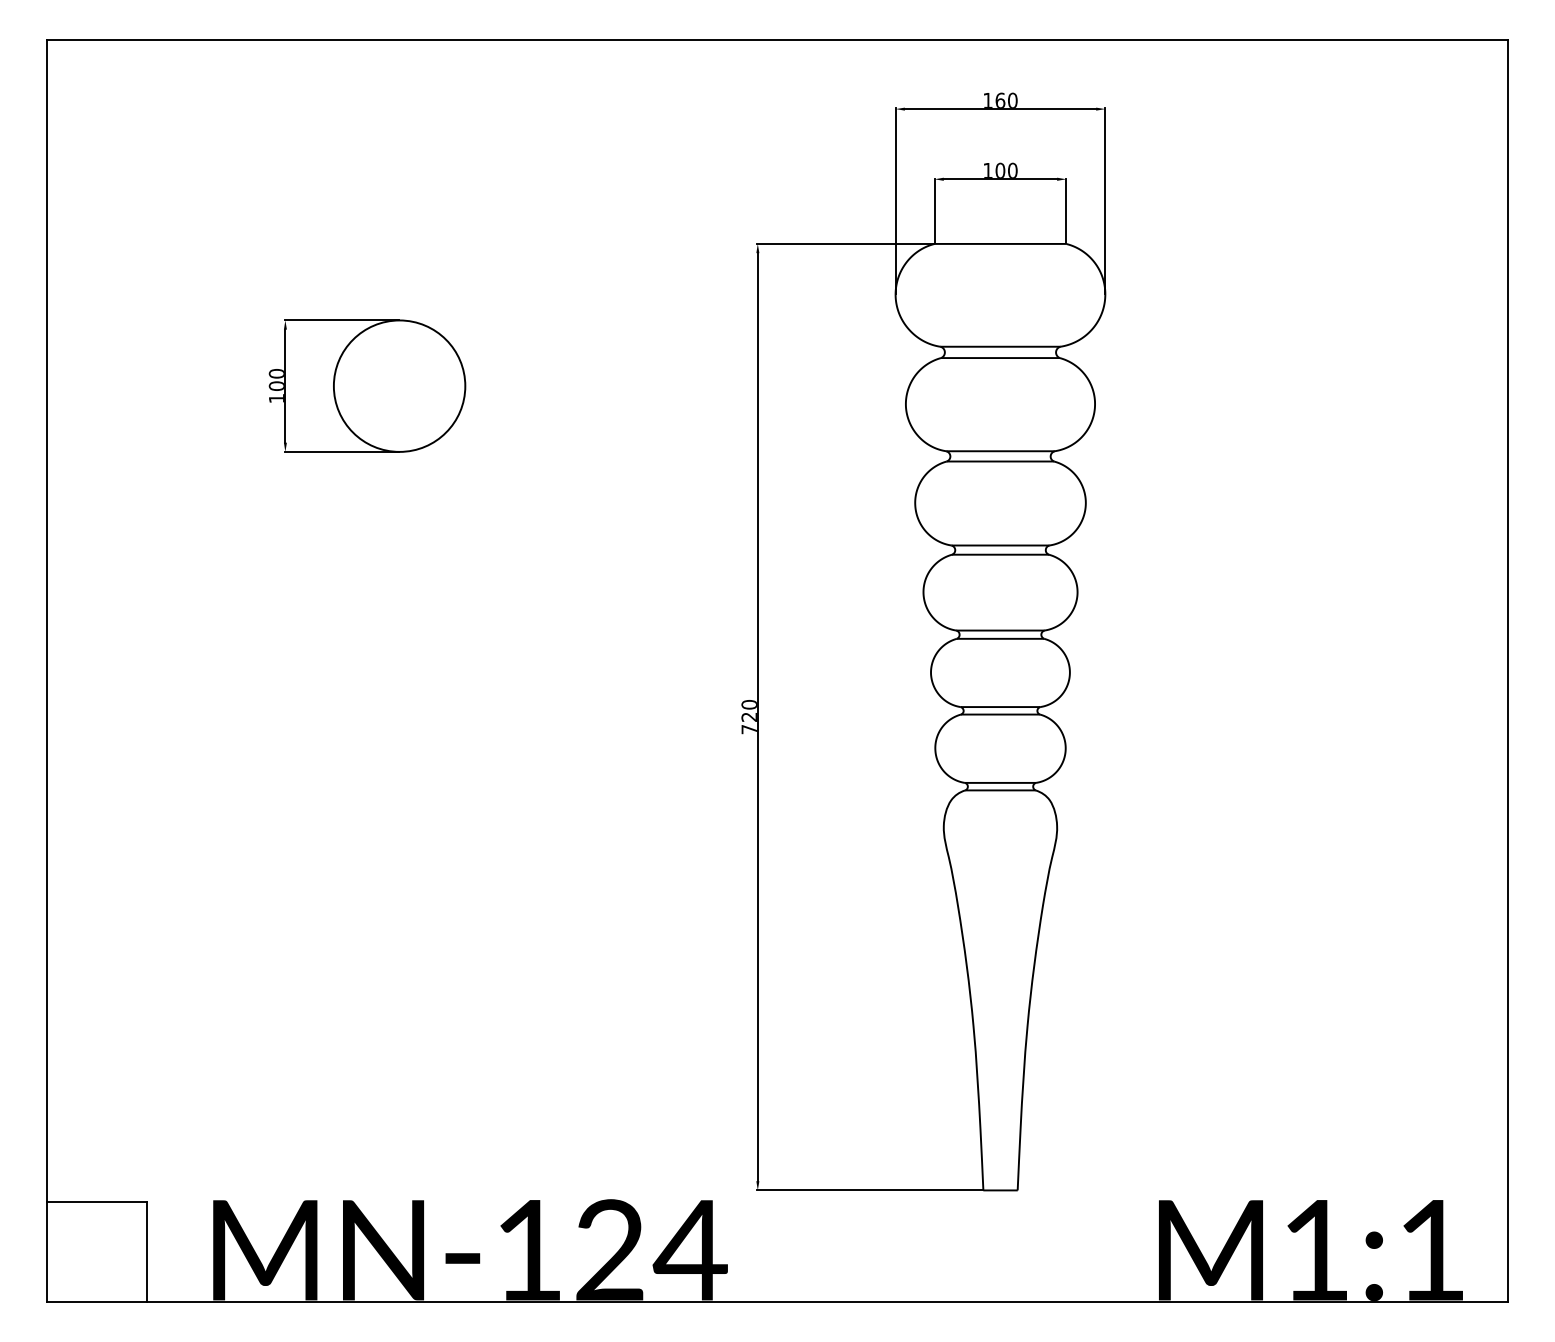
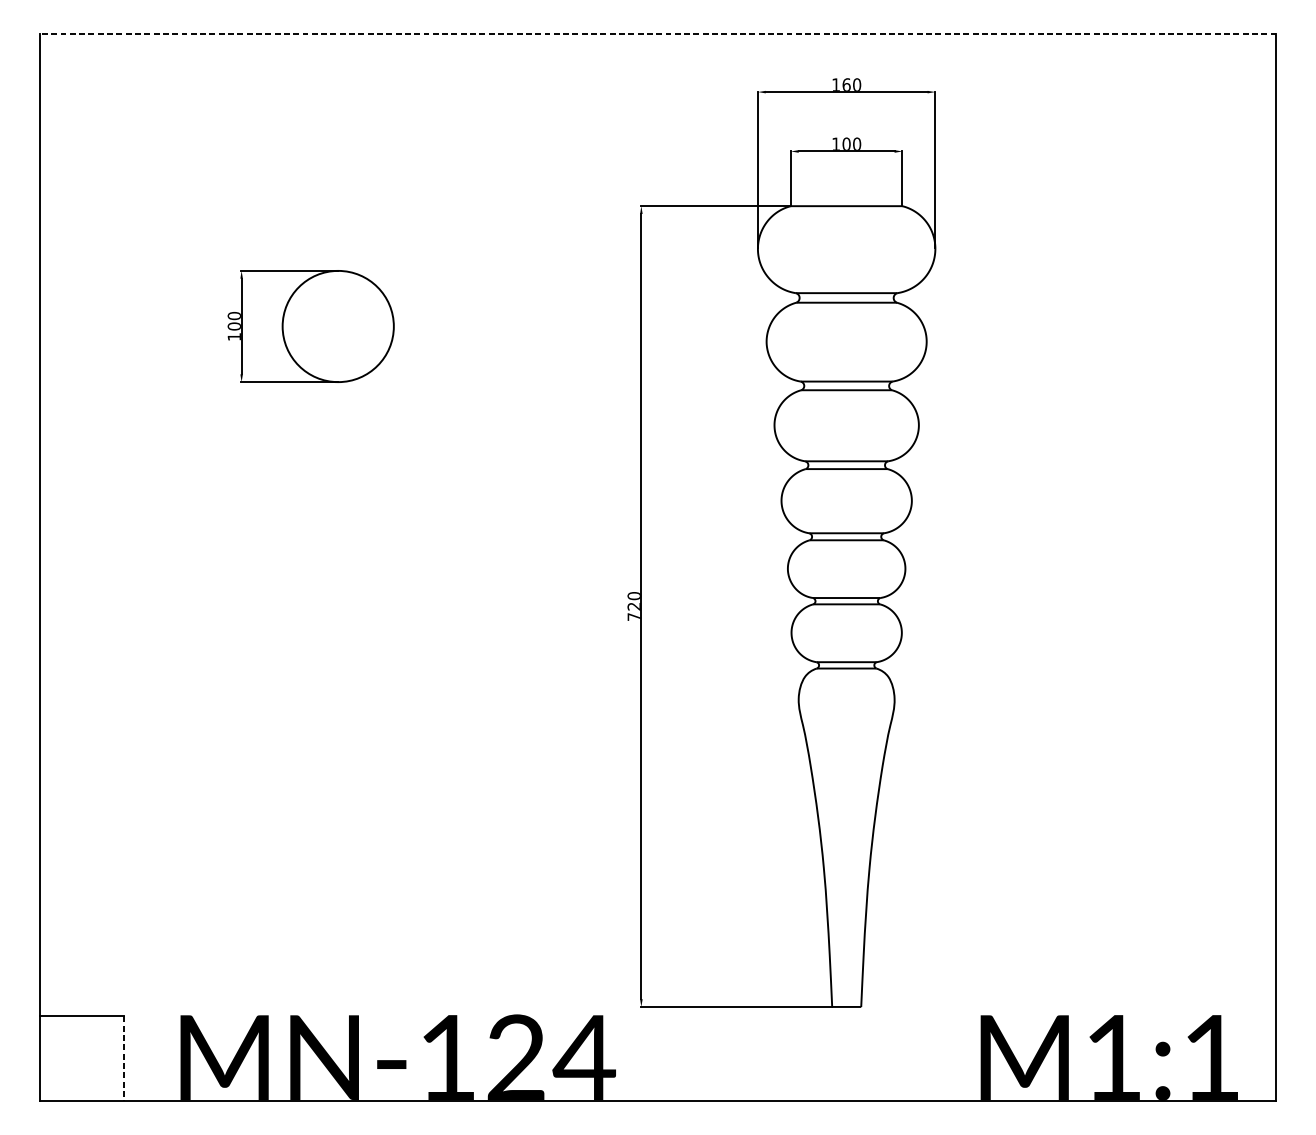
line: (777, 40) -> (658, 34), solid -> dashed
line: (146, 1252) -> (124, 1059), solid -> dashed

